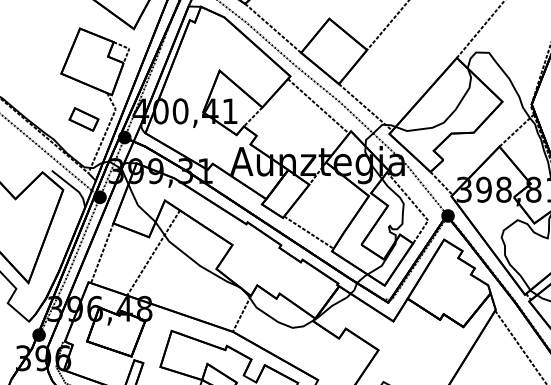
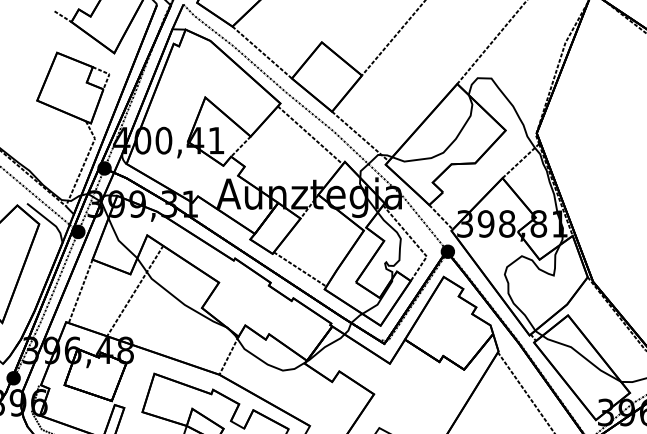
part: (84, 119) -> (61, 149), removed

